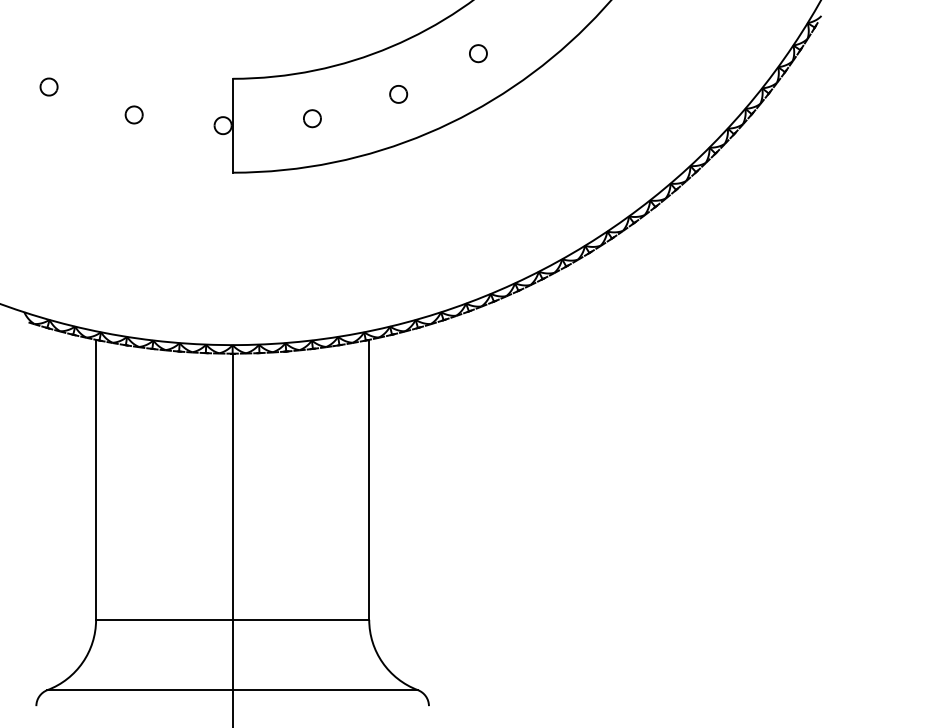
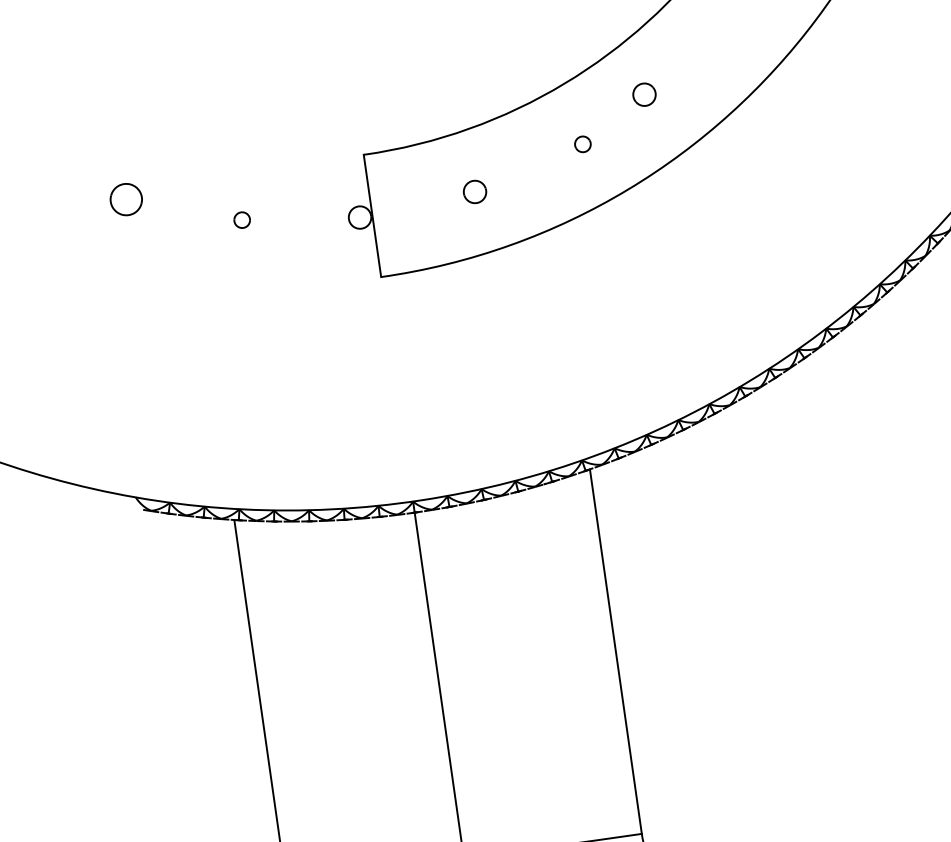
part: (478, 53) -> (644, 94), moved
part: (48, 86) -> (125, 198), size x1.4
part: (398, 94) -> (582, 144), size x0.7
part: (133, 114) -> (241, 219), size x0.7

